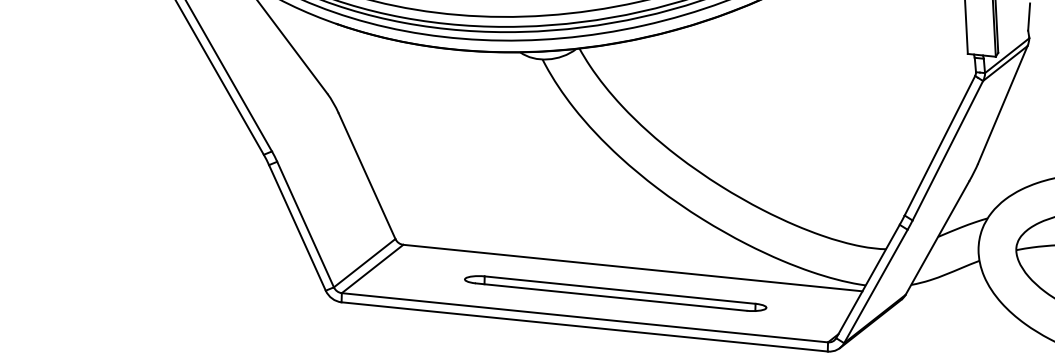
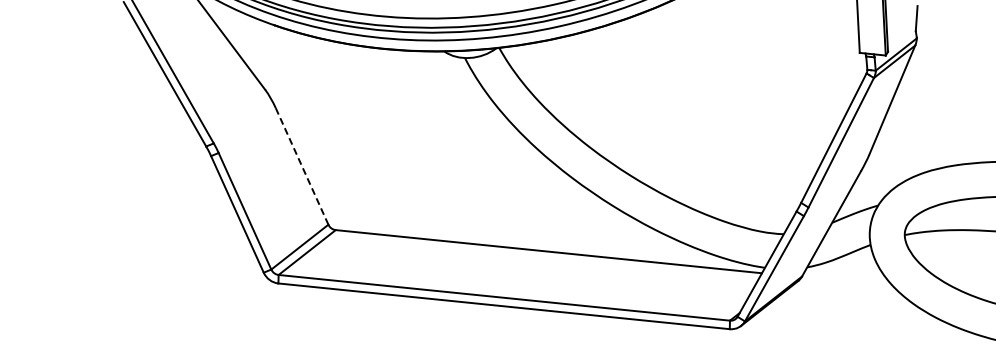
line: (367, 176) -> (302, 166), solid -> dashed
part: (615, 293) -> (532, 275), removed

